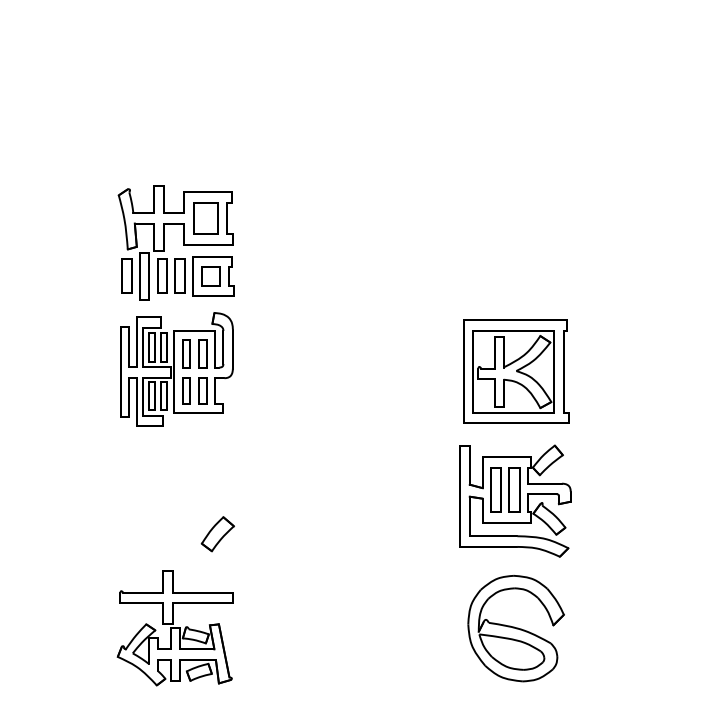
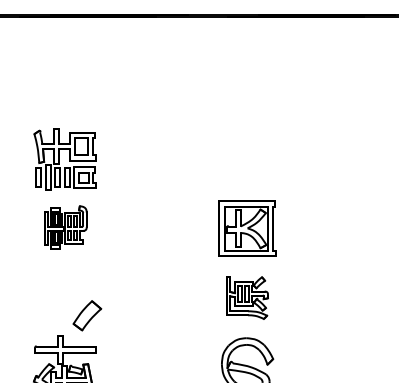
part: (176, 369) -> (65, 227), size x0.7
part: (516, 499) -> (247, 297), size x0.7
part: (217, 533) -> (87, 315), size x1.6

